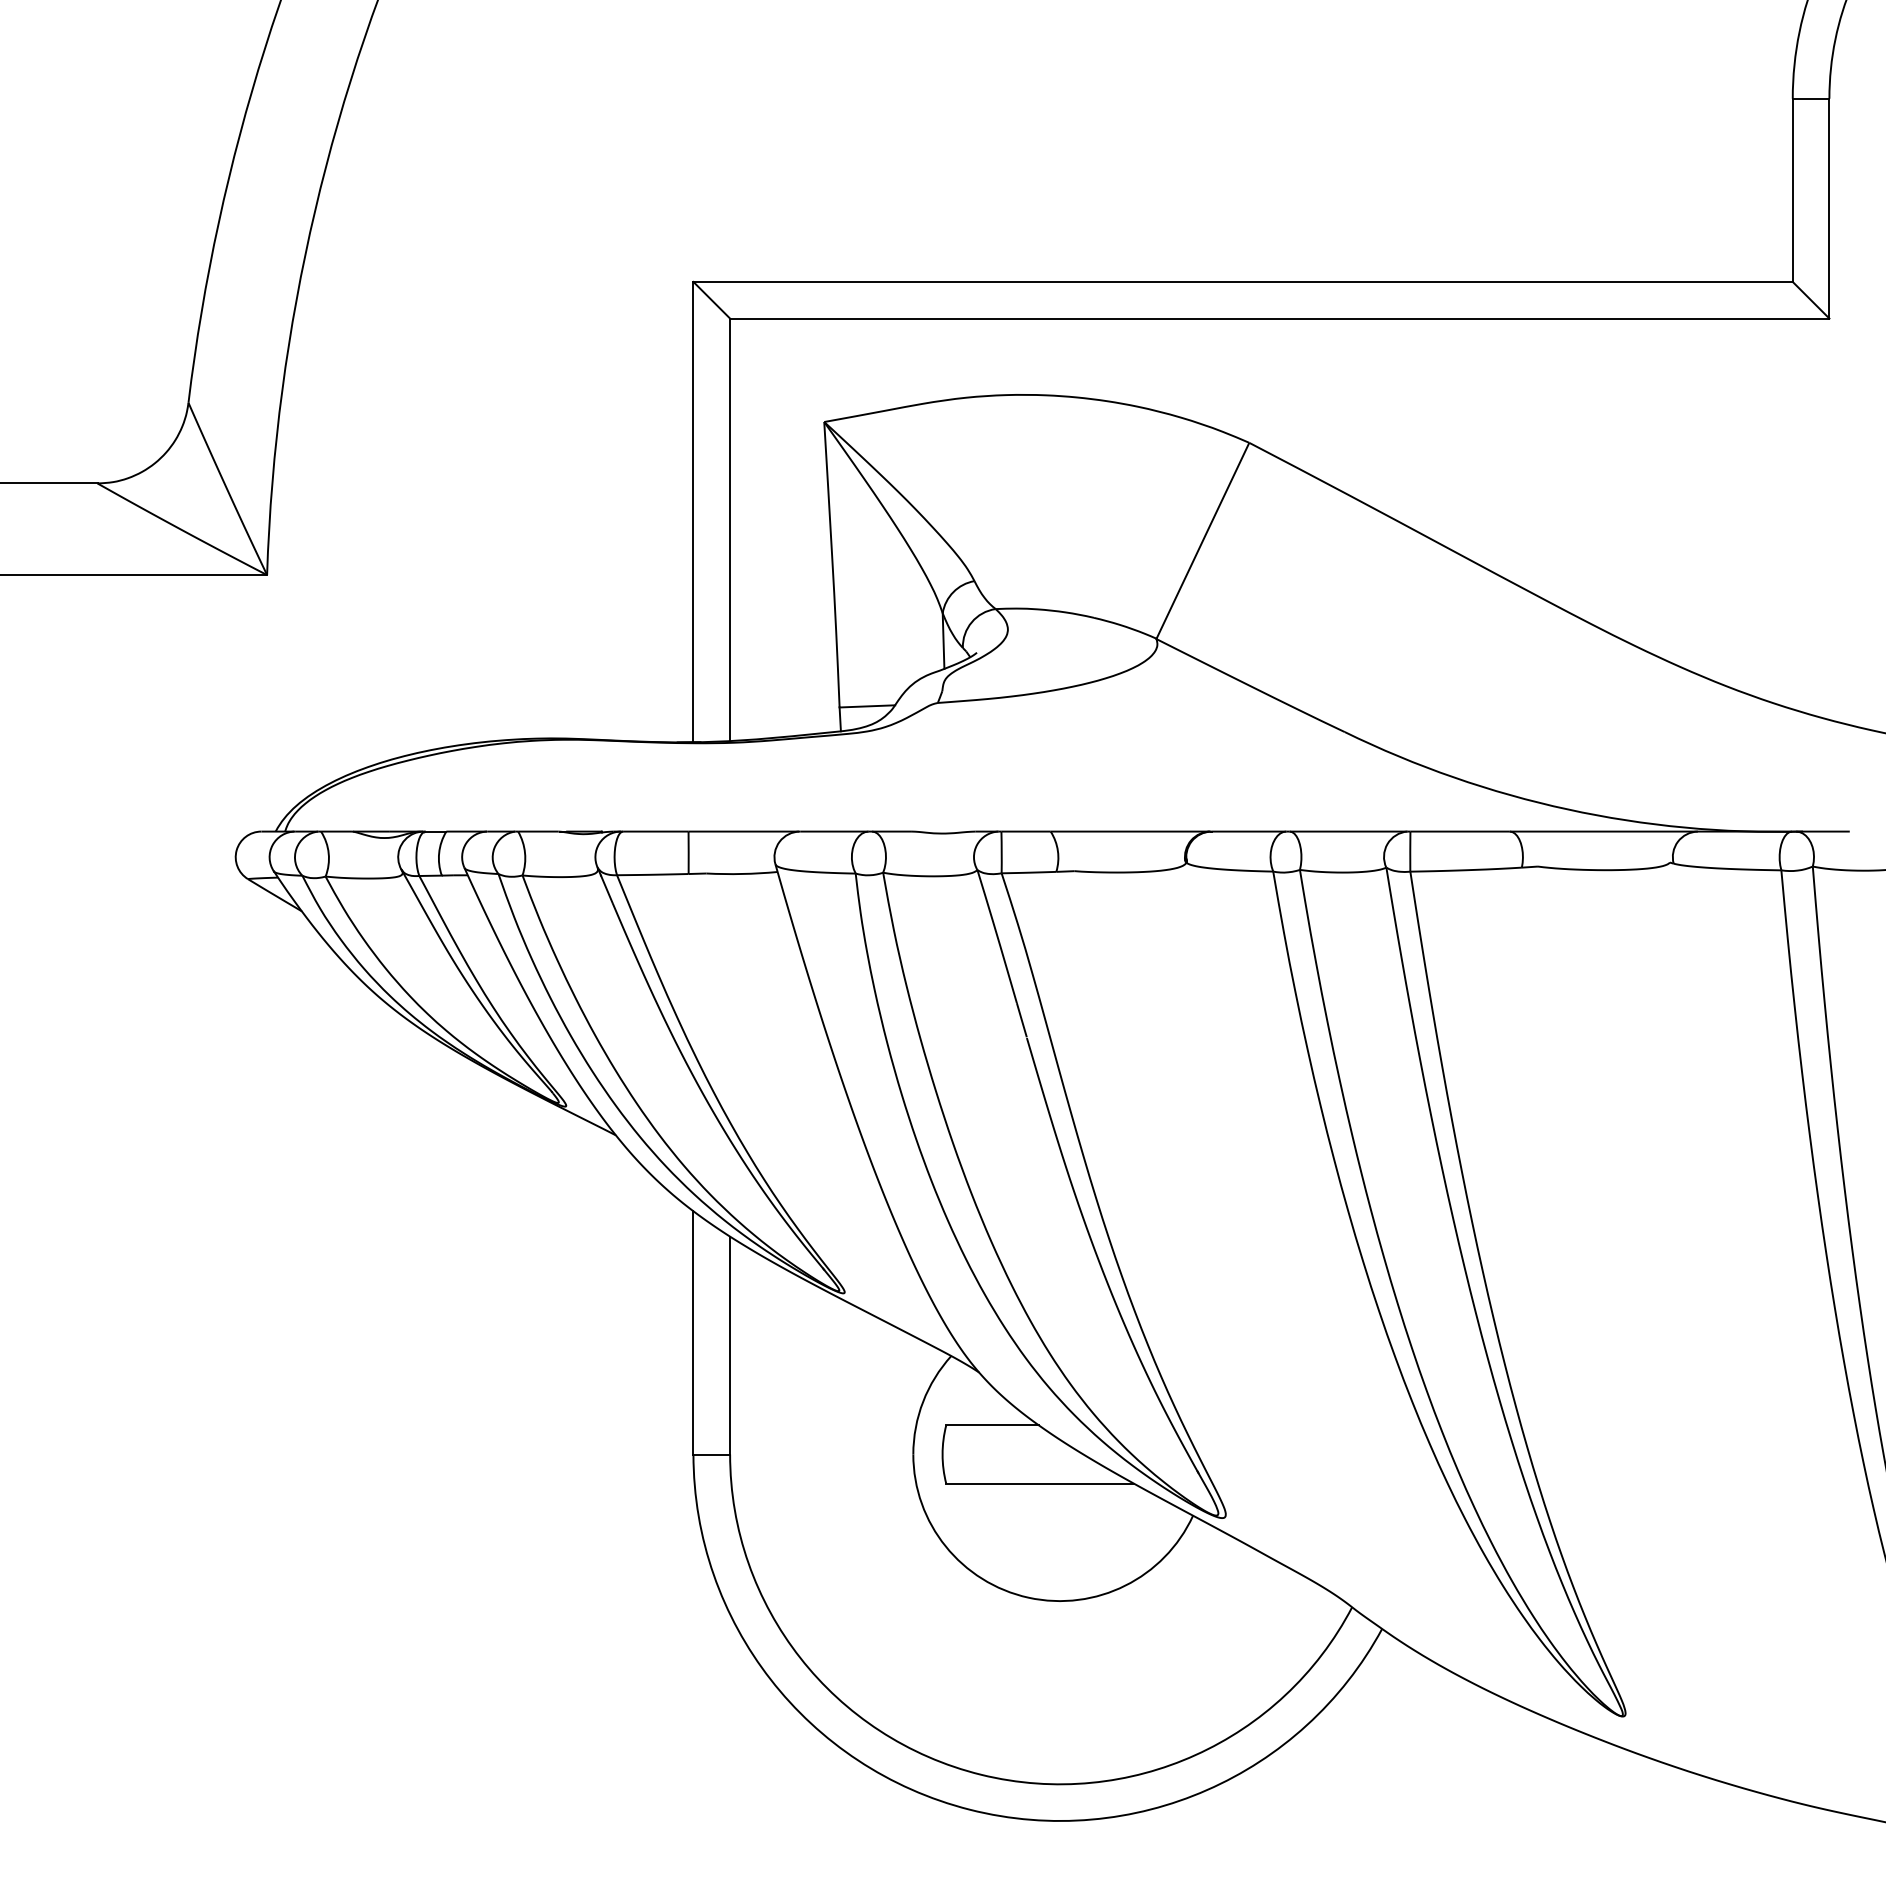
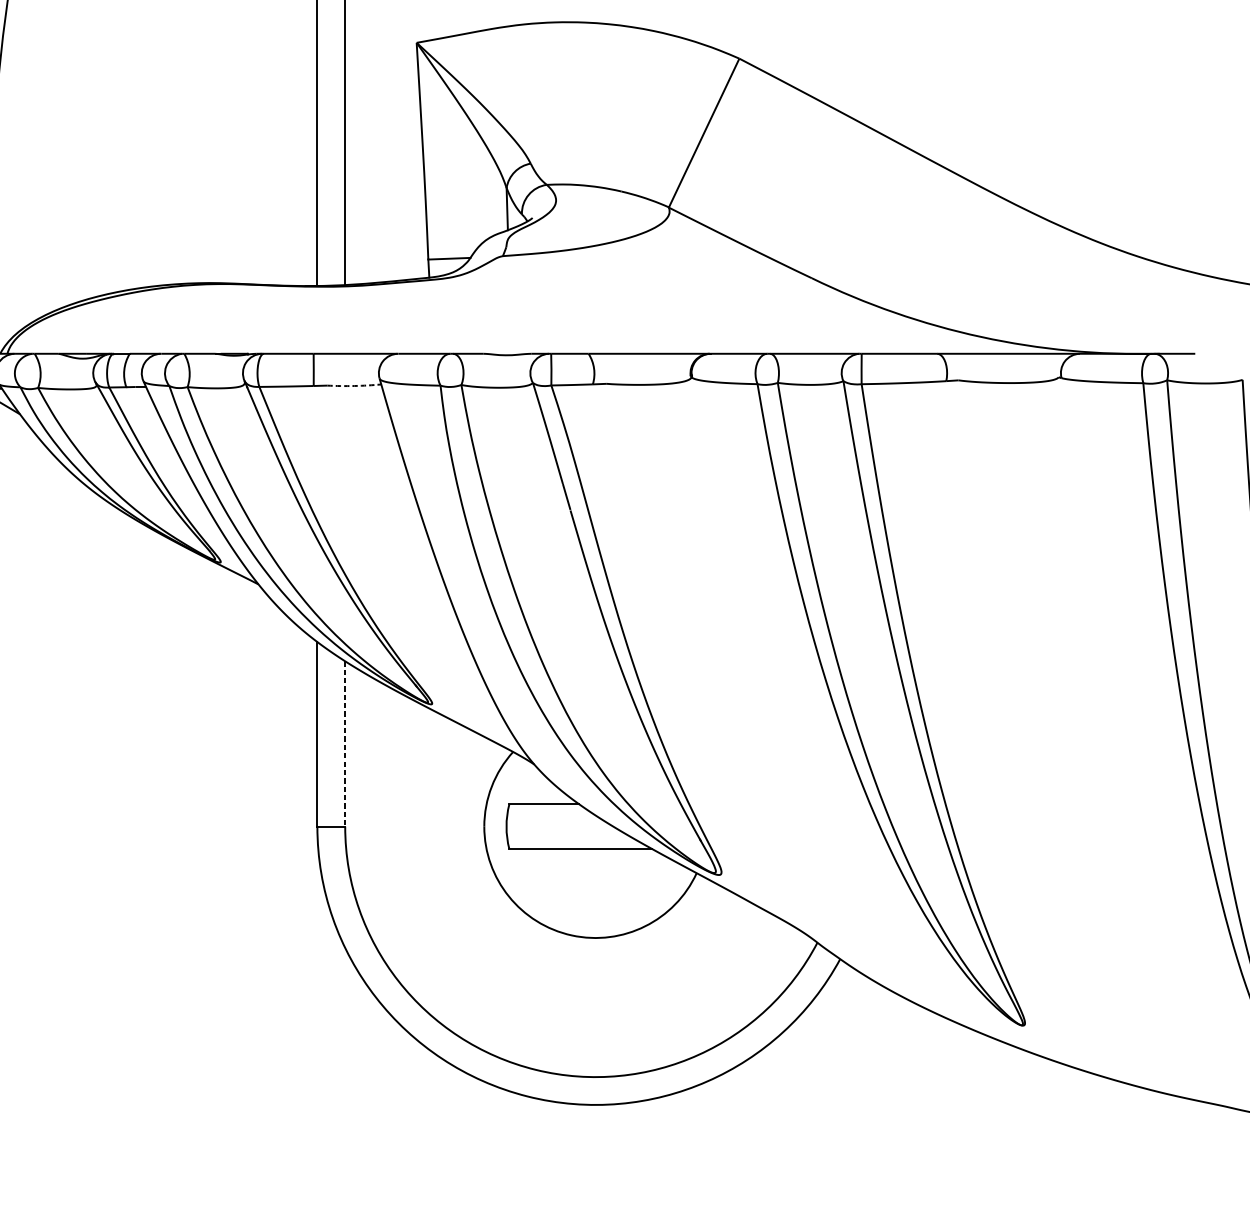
arc: (742, 874) -> (354, 386), solid -> dashed
line: (730, 1345) -> (345, 743), solid -> dashed

